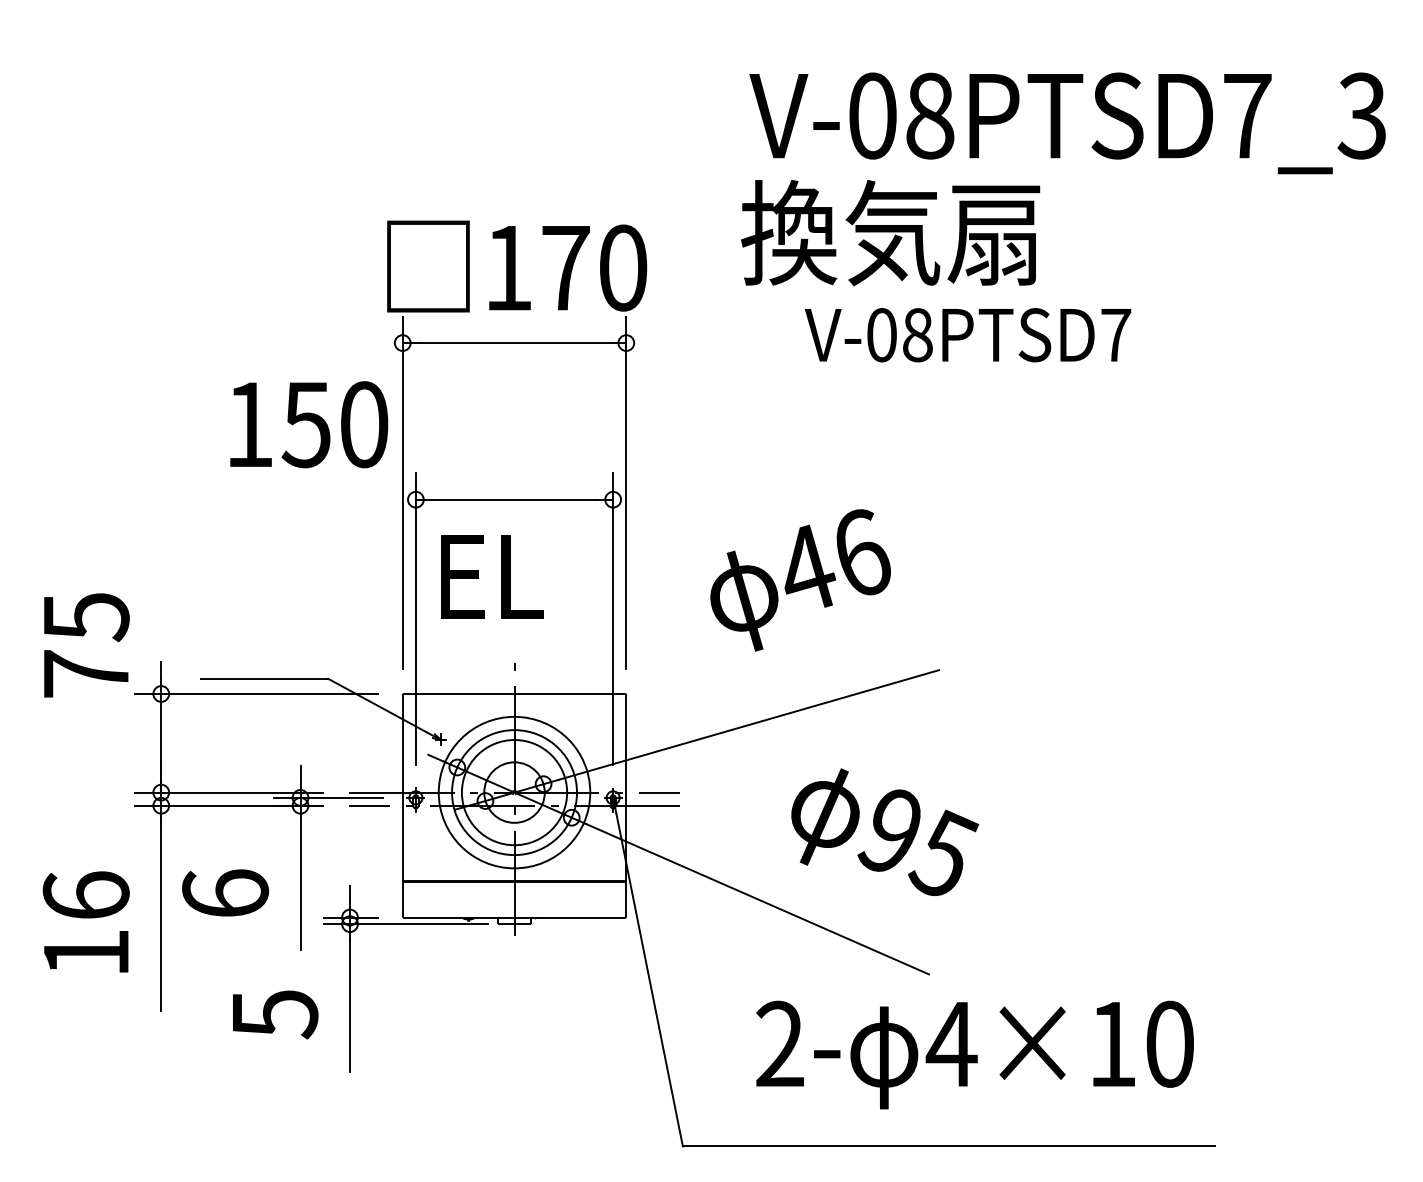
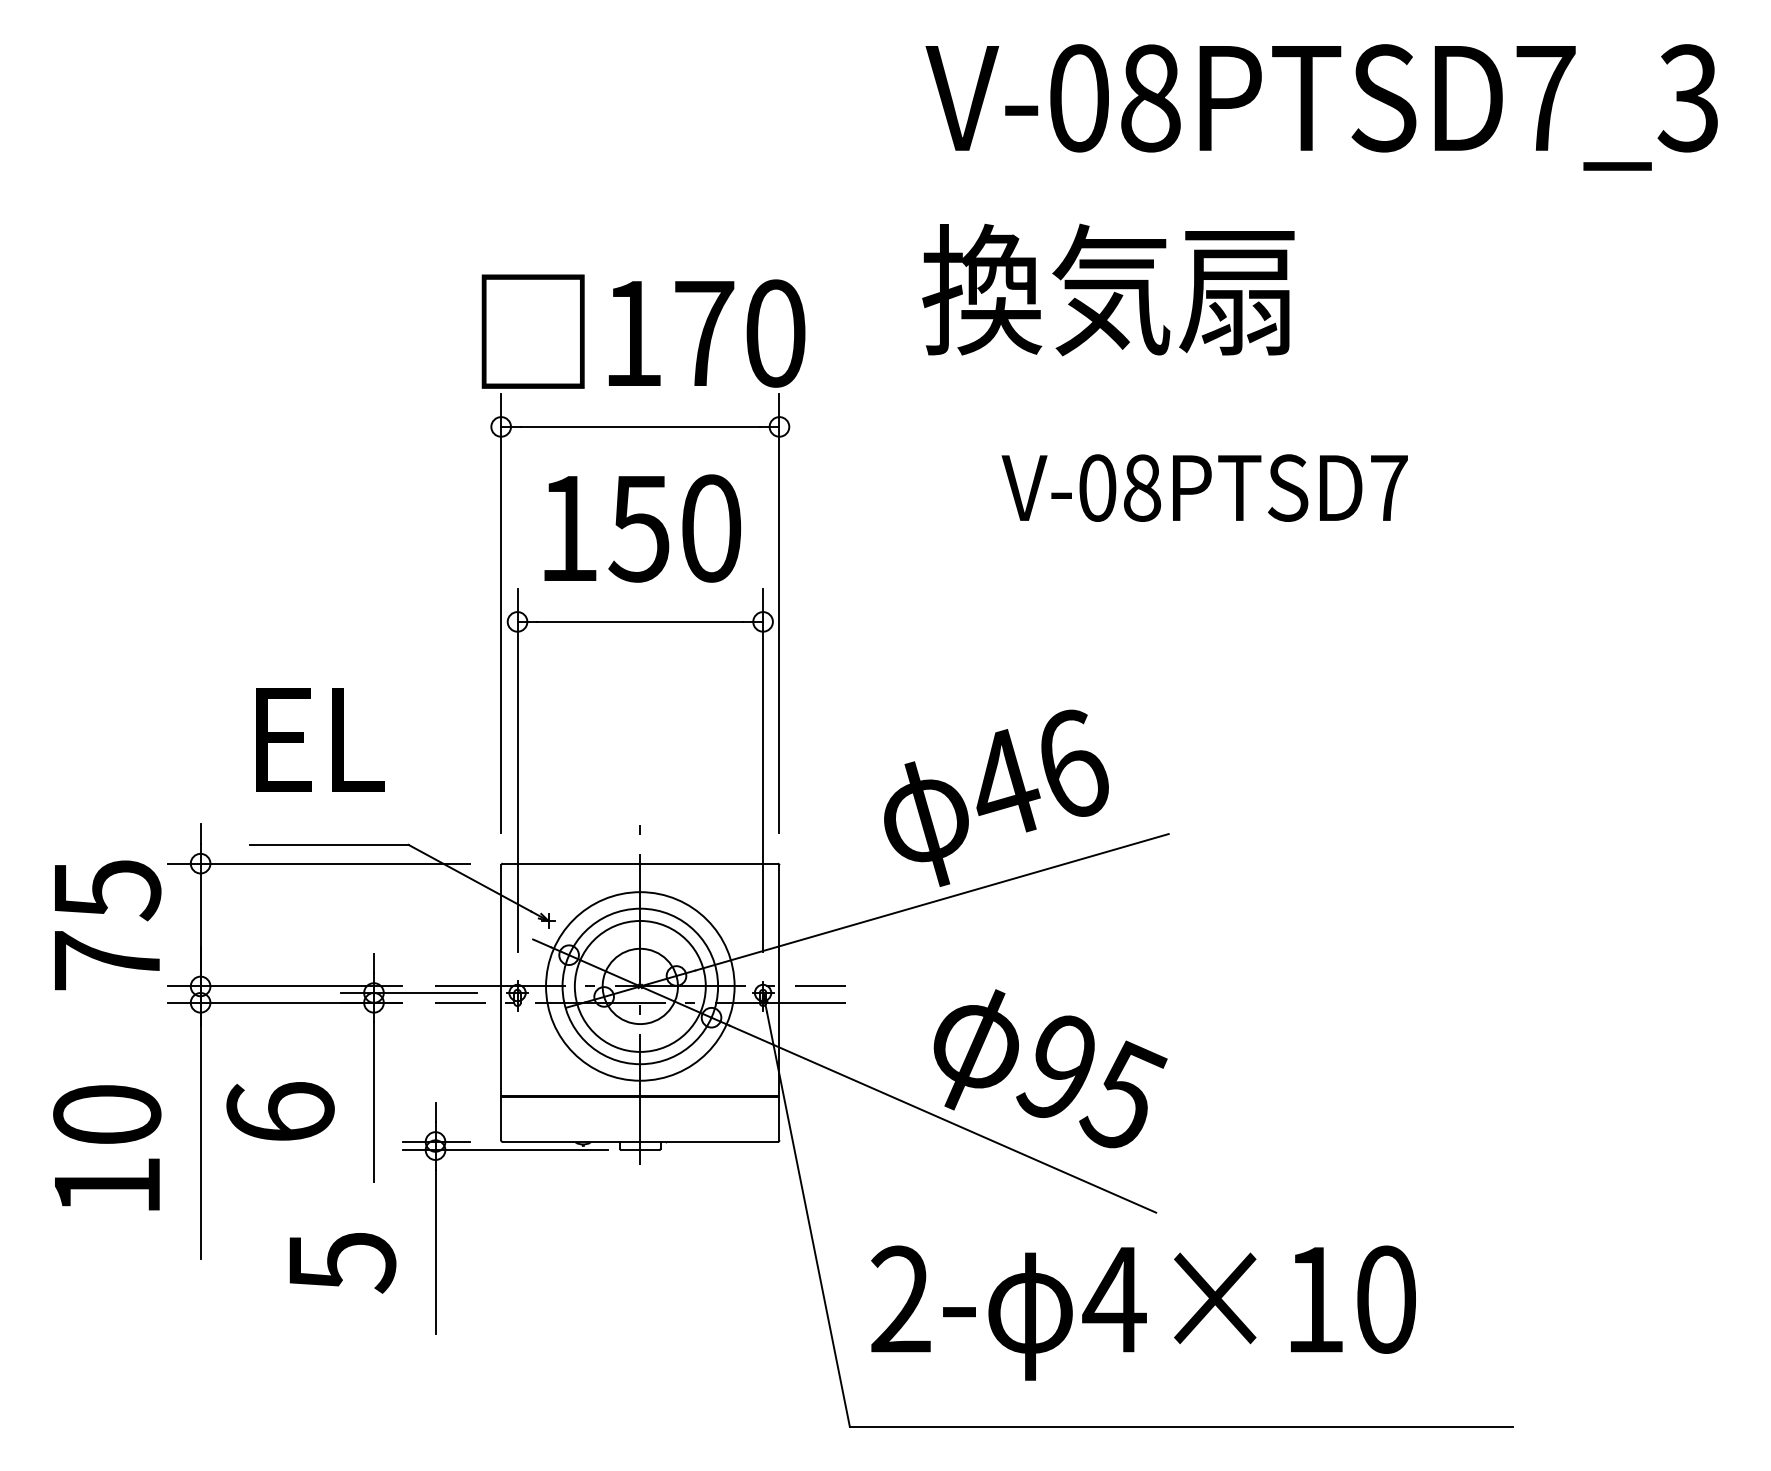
text: (1067, 123) -> (1321, 107), moved
text: (967, 334) -> (1204, 487), moved
text: (308, 424) -> (642, 528), moved
text: (492, 576) -> (320, 739), moved
text: (800, 579) -> (996, 797), moved
text: (87, 645) -> (108, 925), moved
text: (885, 832) -> (1050, 1068), moved
text: (86, 894) -> (107, 1113), 16 -> 10
text: (975, 1054) -> (1143, 1312), moved

